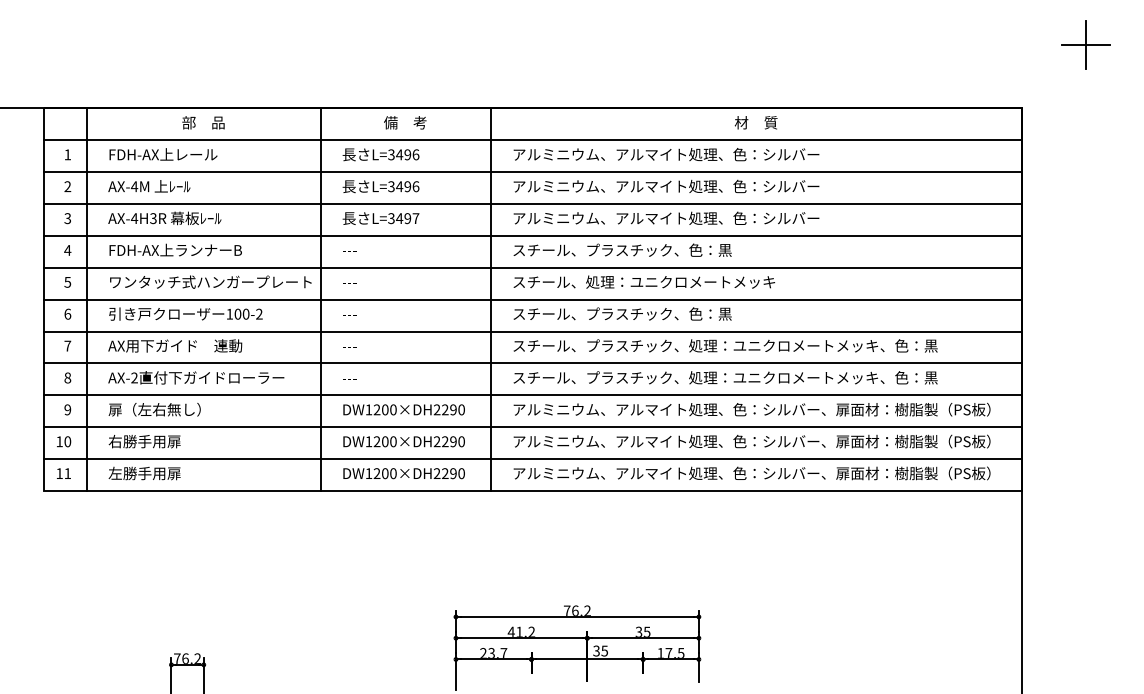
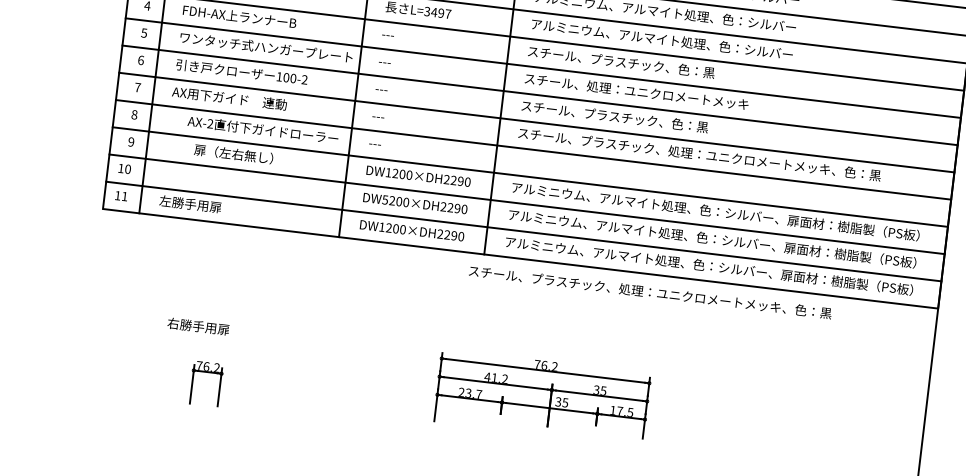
text: (196, 377) -> (263, 129), moved
text: (725, 377) -> (650, 292), moved
text: (154, 409) -> (233, 153), moved
text: (144, 441) -> (198, 326), moved
text: (368, 441) -> (384, 199), DW1200×DH2290 -> DW5200×DH2290

